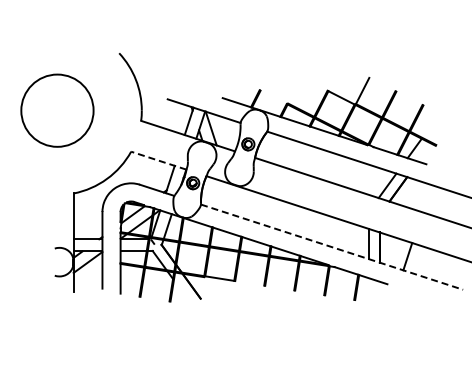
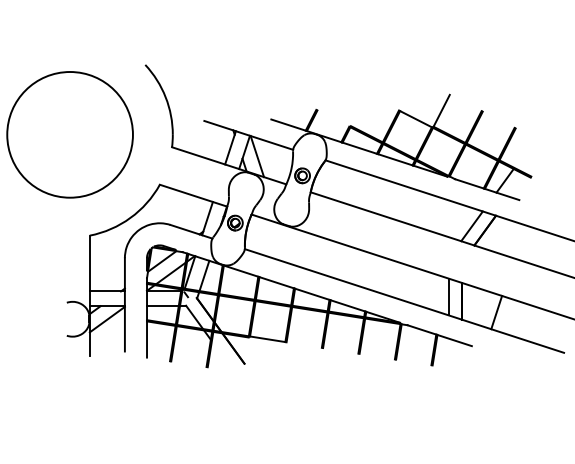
circle: (57, 110) -> (70, 134), size x1.43
line: (158, 160) -> (193, 195), dashed -> solid
line: (332, 247) -> (404, 301), dashed -> solid

